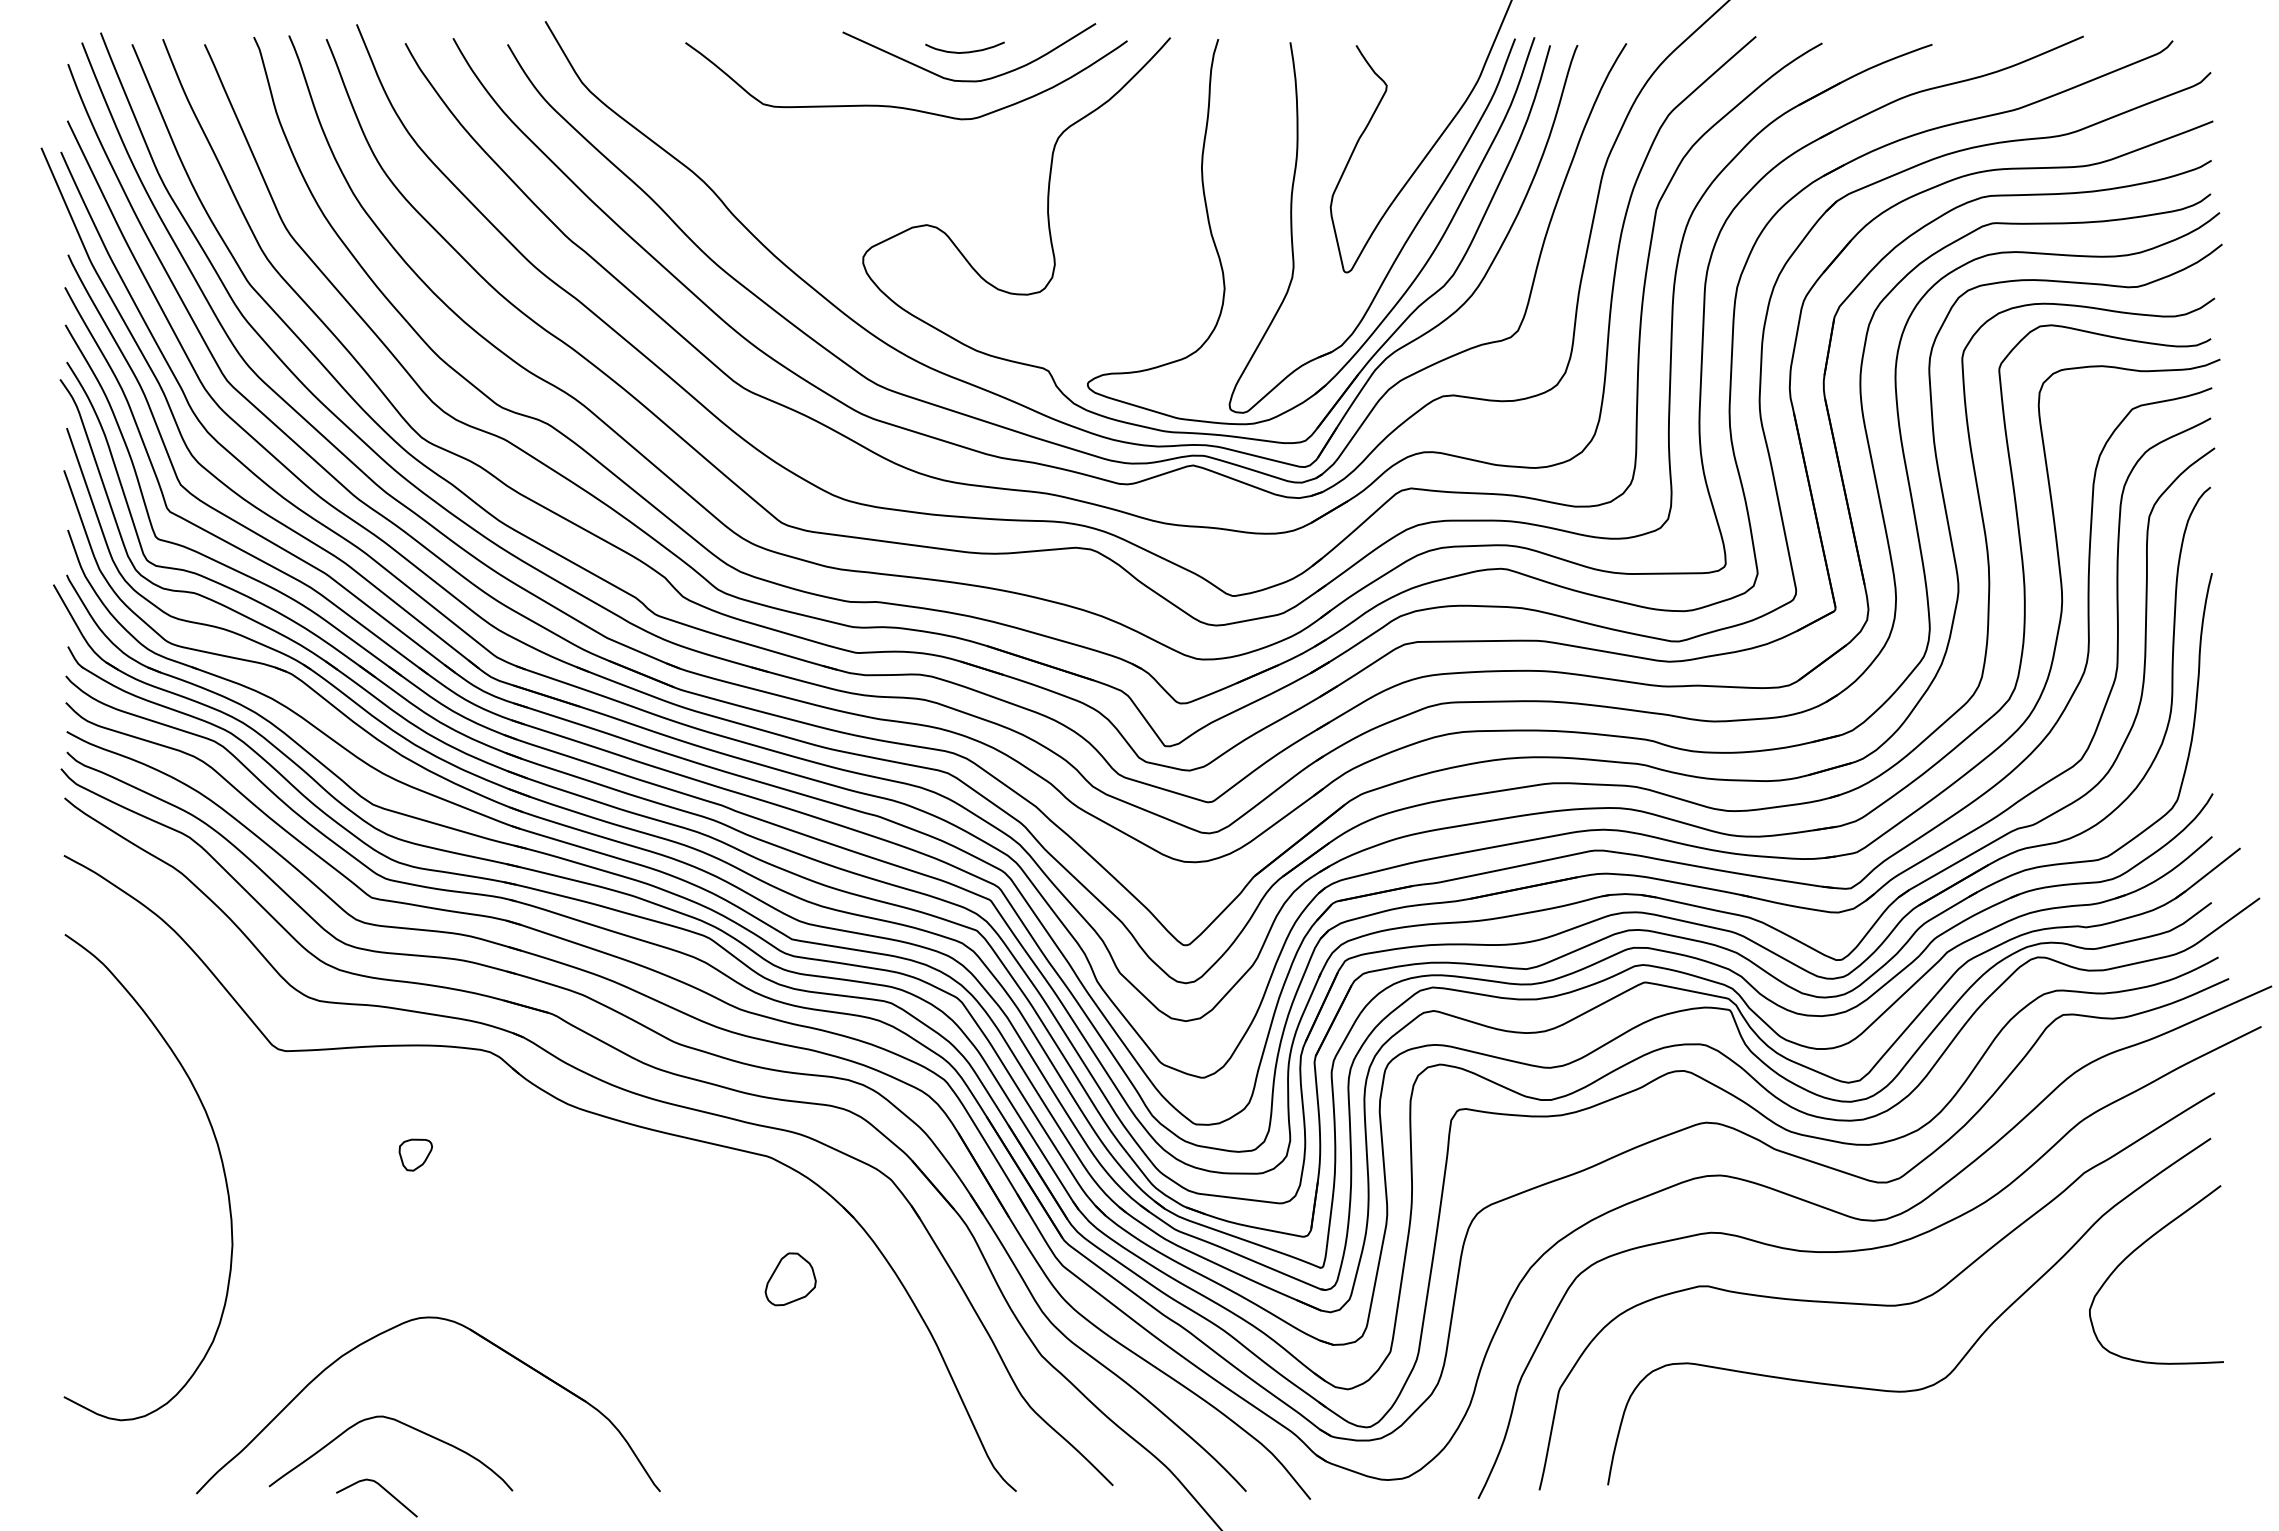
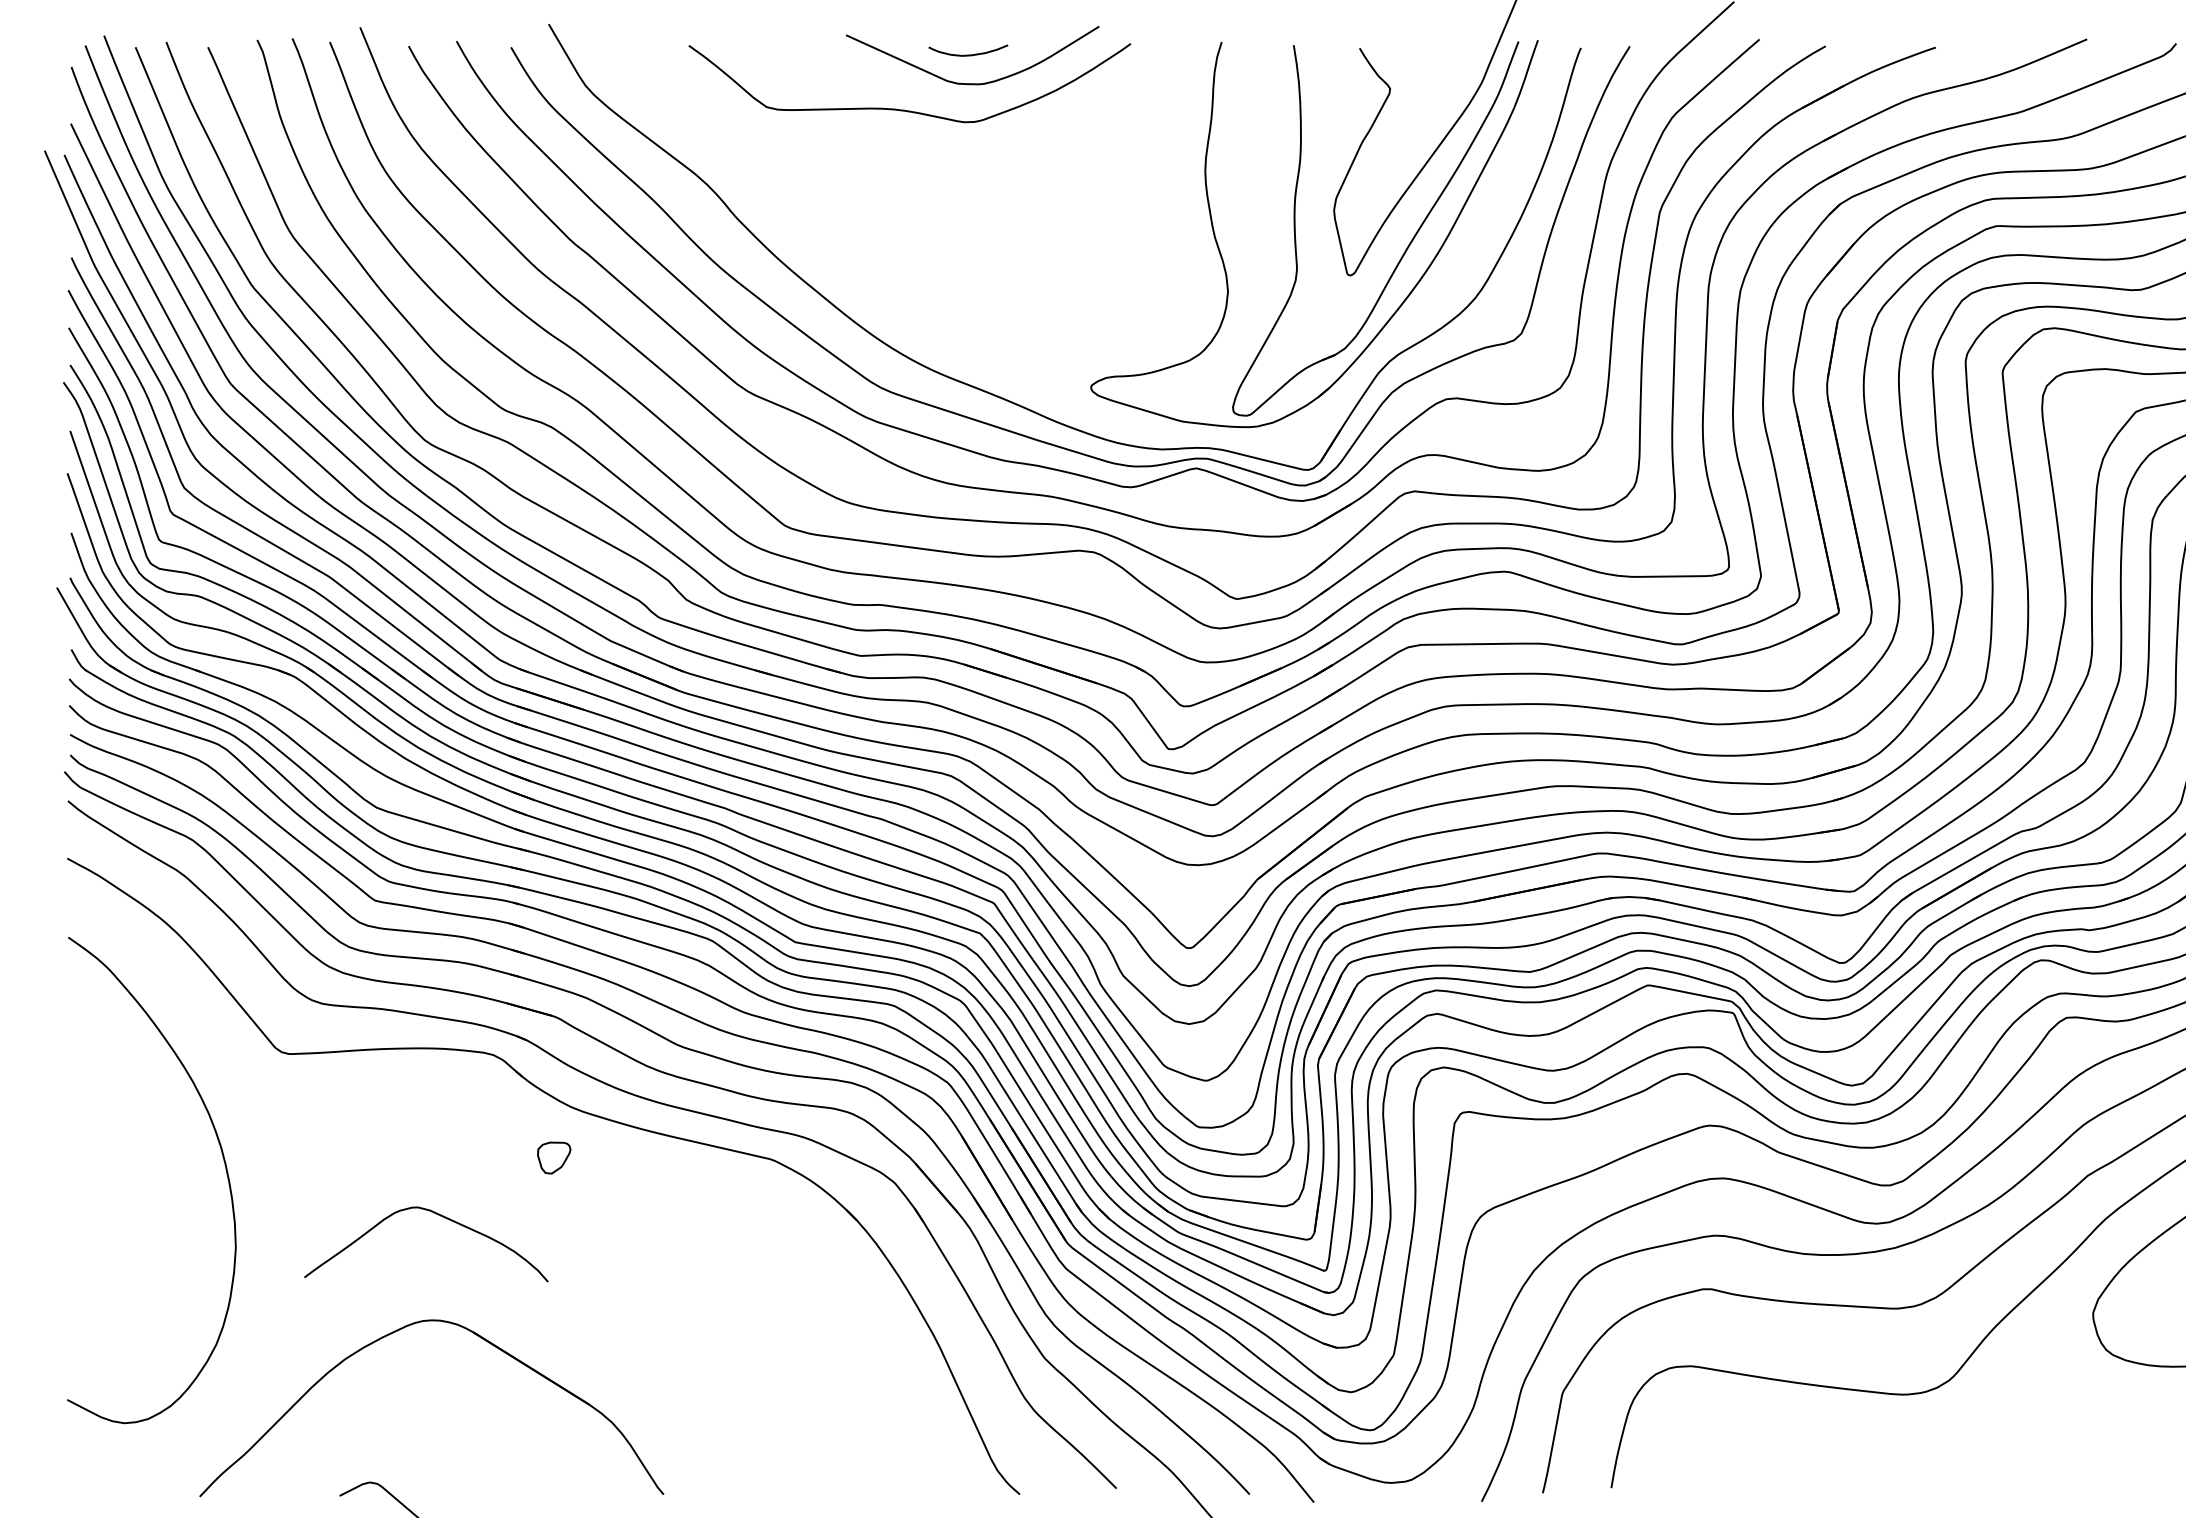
part: (1055, 257) -> (1058, 260), removed
part: (415, 1154) -> (553, 1157), moved
part: (790, 1279) -> (793, 1282), removed
curve: (404, 1425) -> (439, 1216), moved

